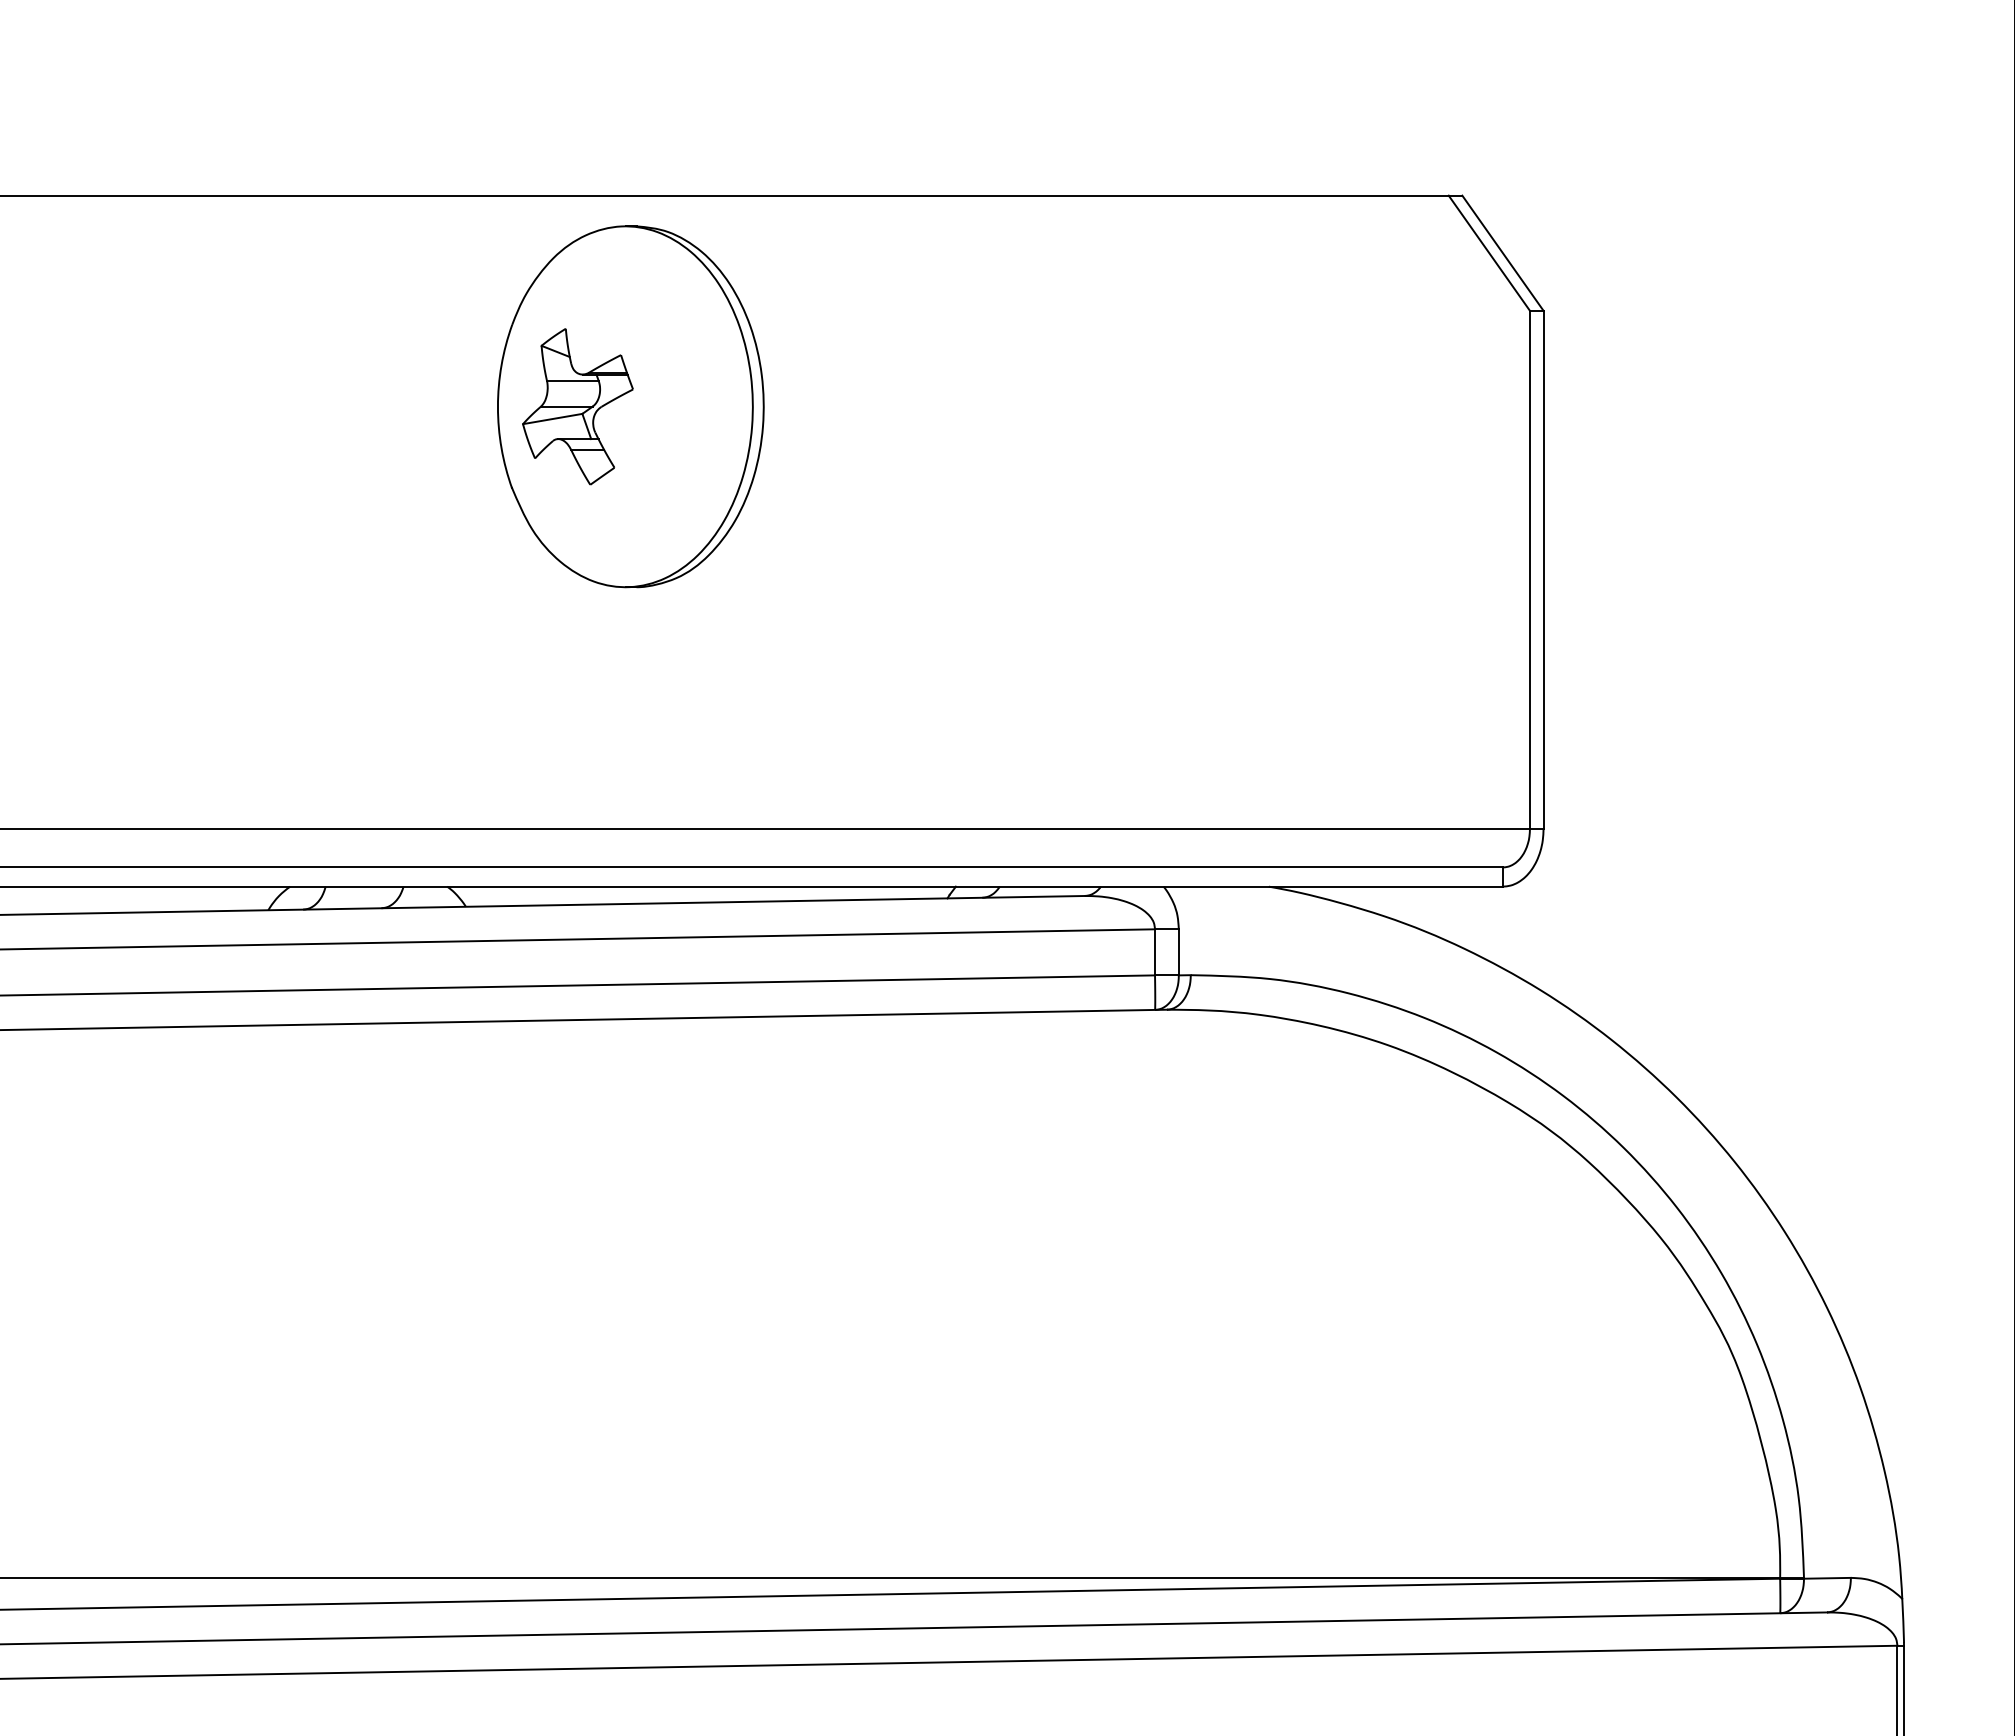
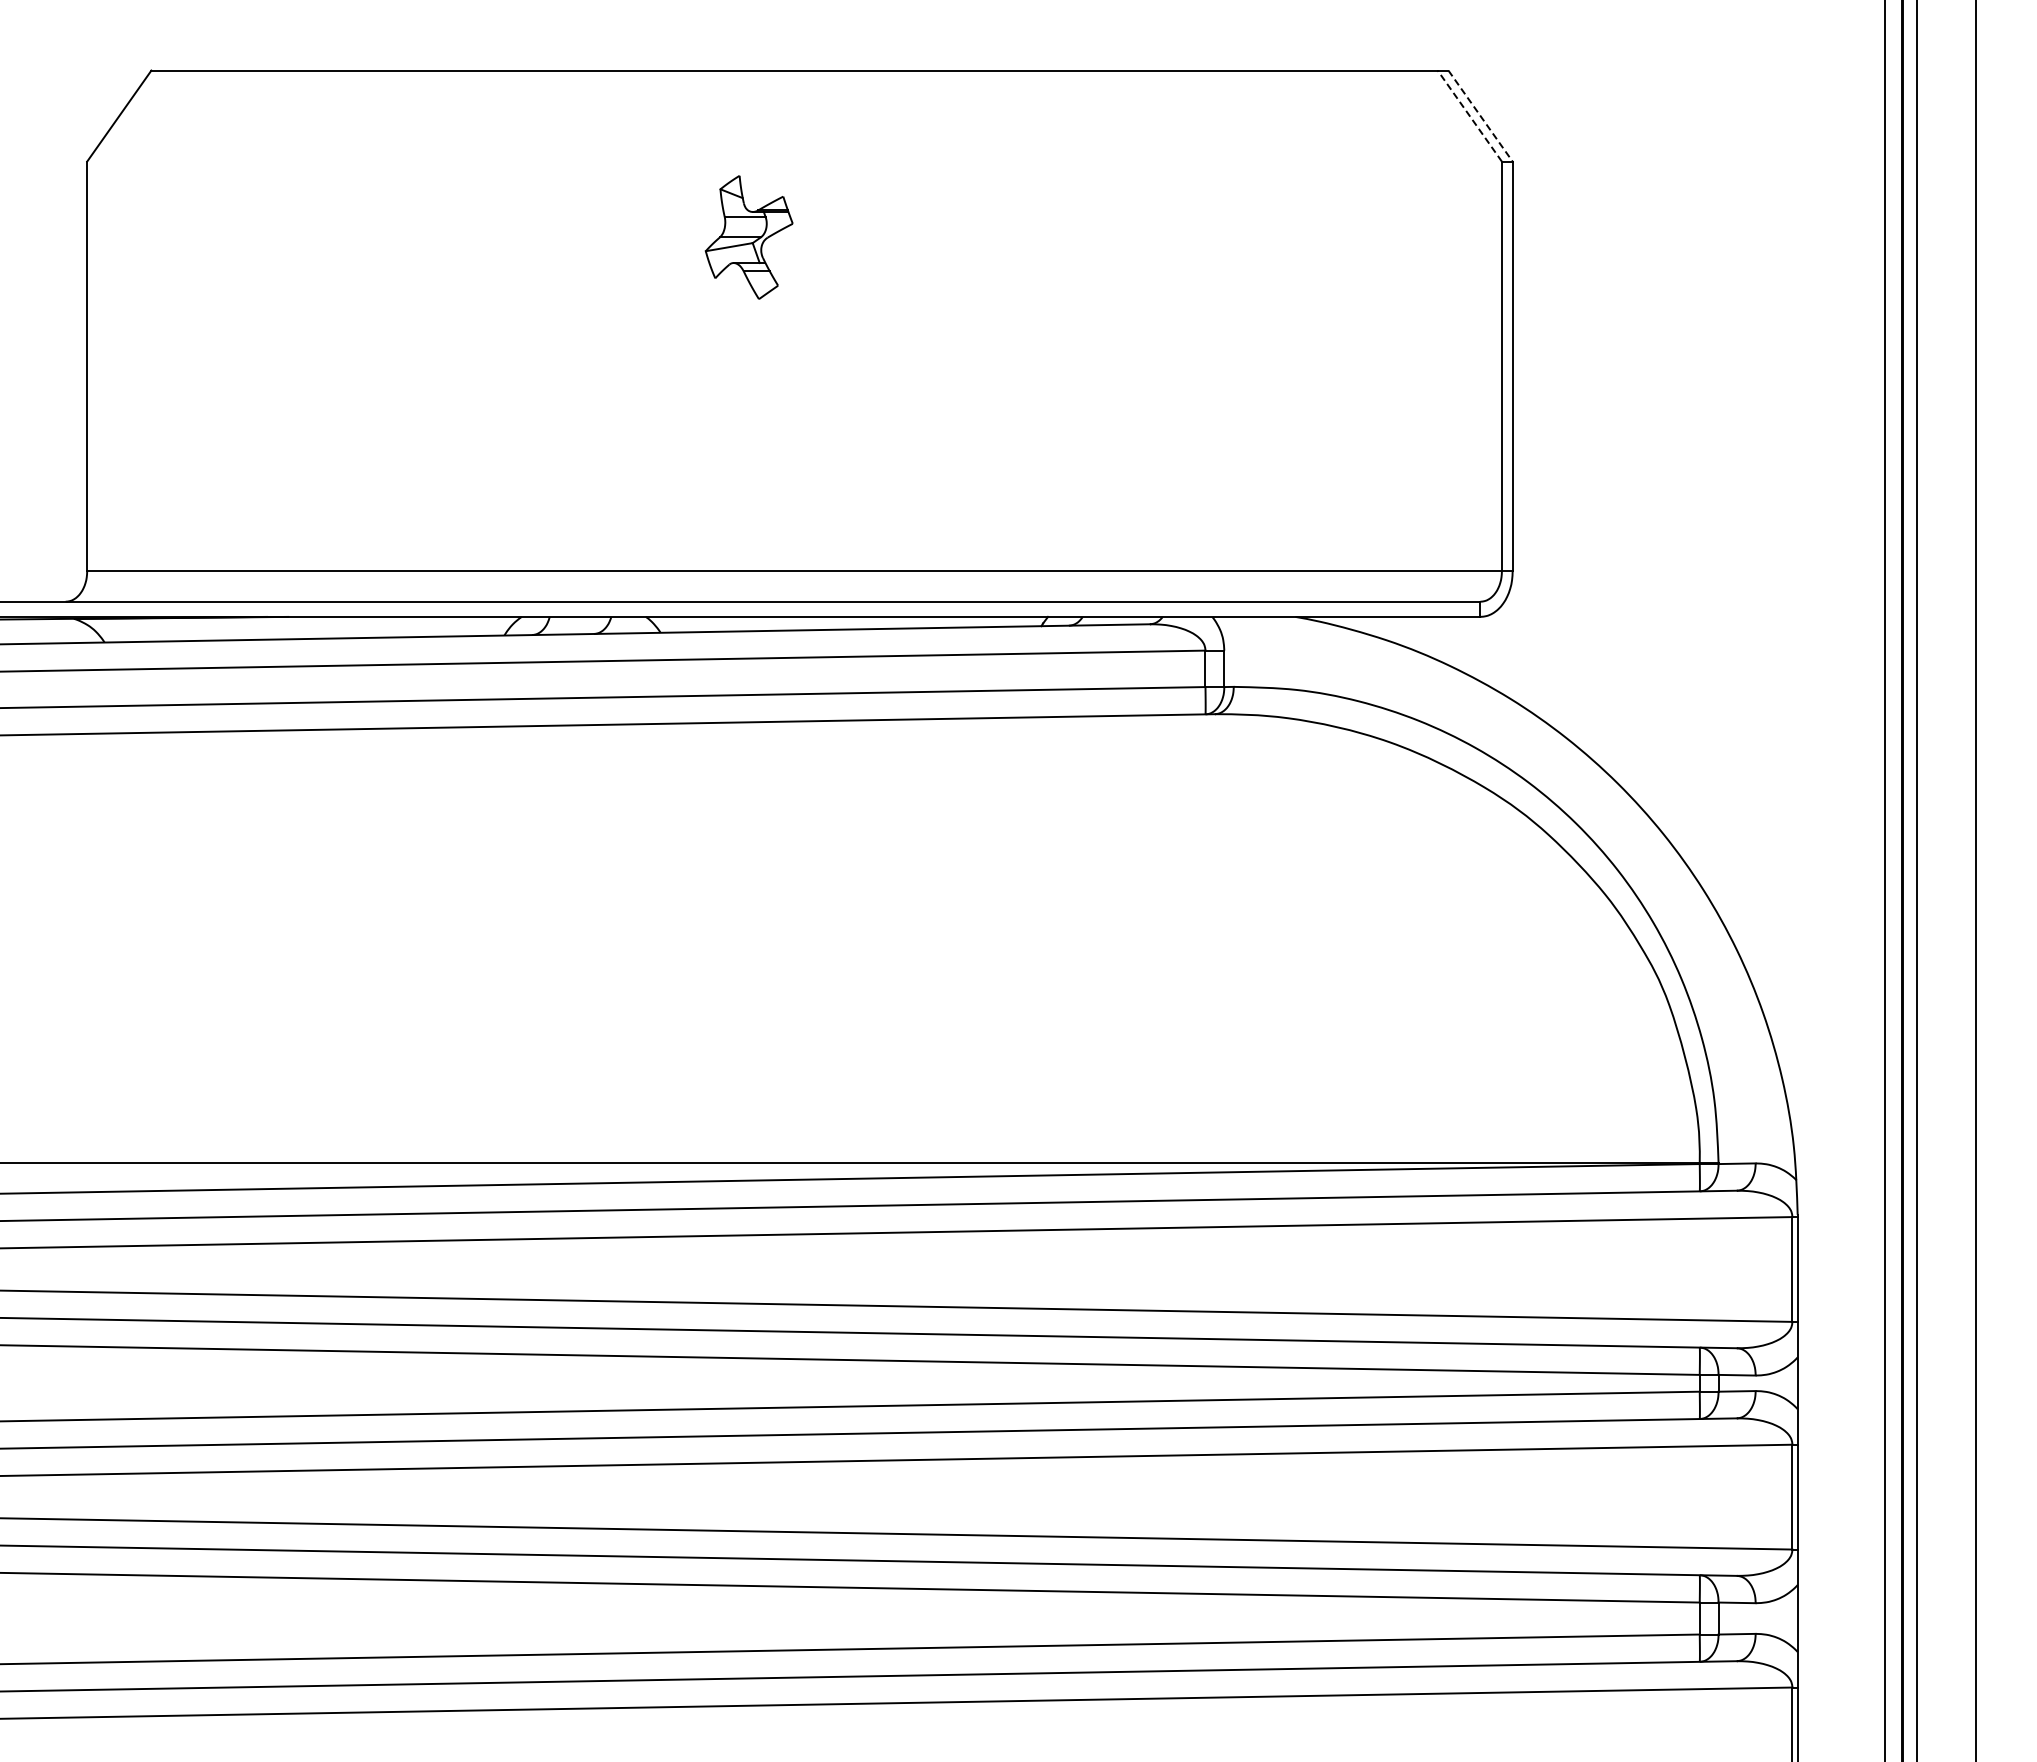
line: (1488, 253) -> (1469, 116), solid -> dashed
line: (1502, 253) -> (1480, 116), solid -> dashed
part: (630, 406) -> (790, 237), removed

